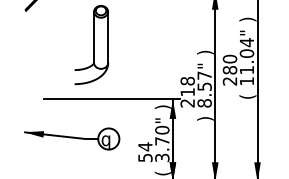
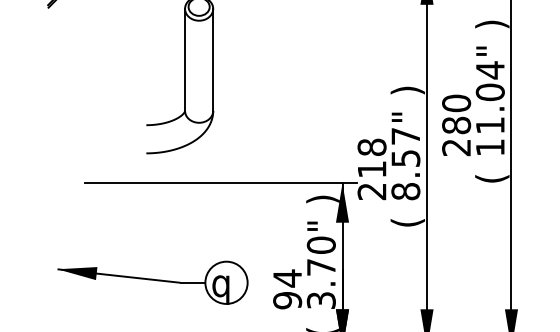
text: (205, 118) -> (407, 221), ) -> (
part: (72, 138) -> (154, 281), moved
text: (145, 157) -> (287, 299), 54 -> 94

